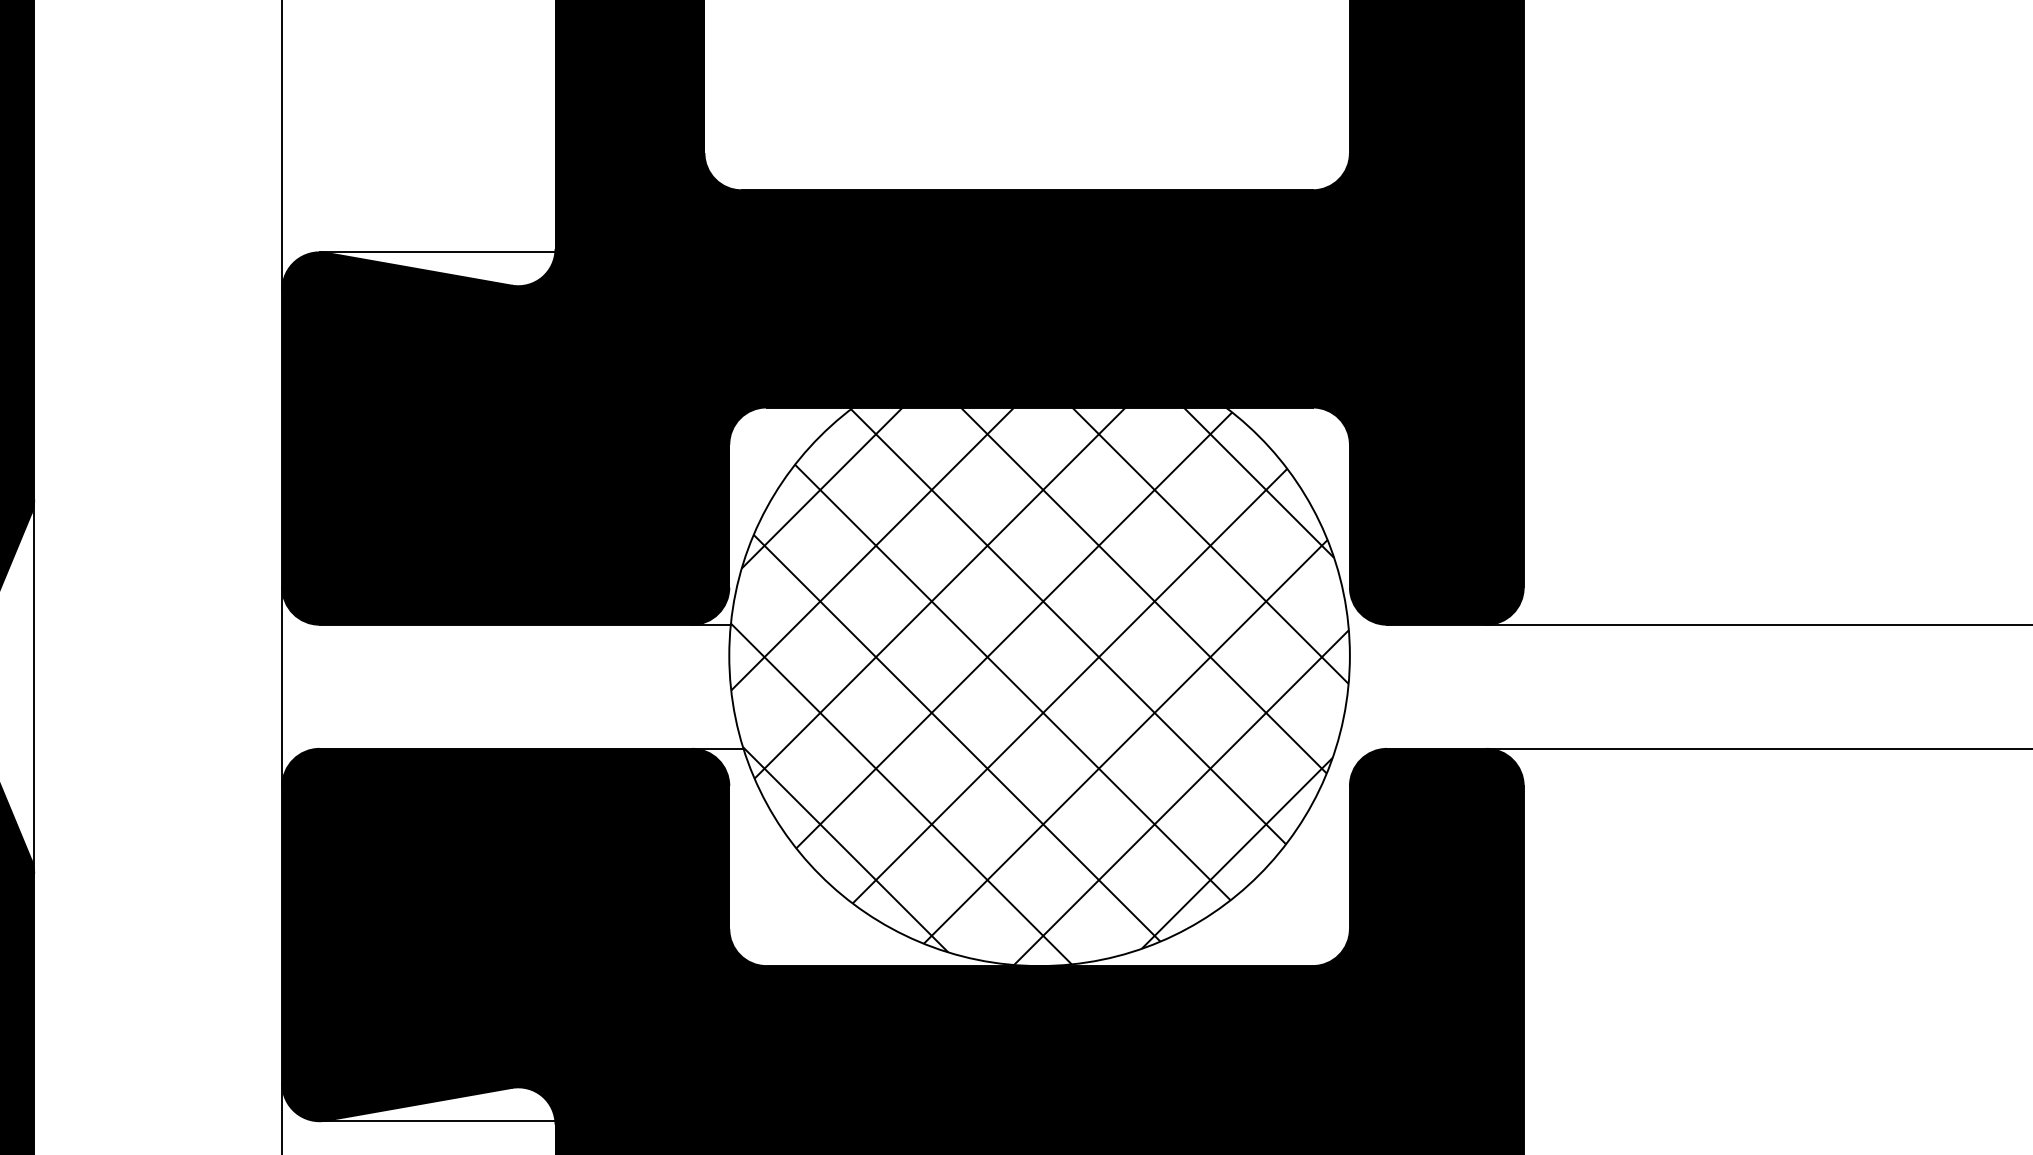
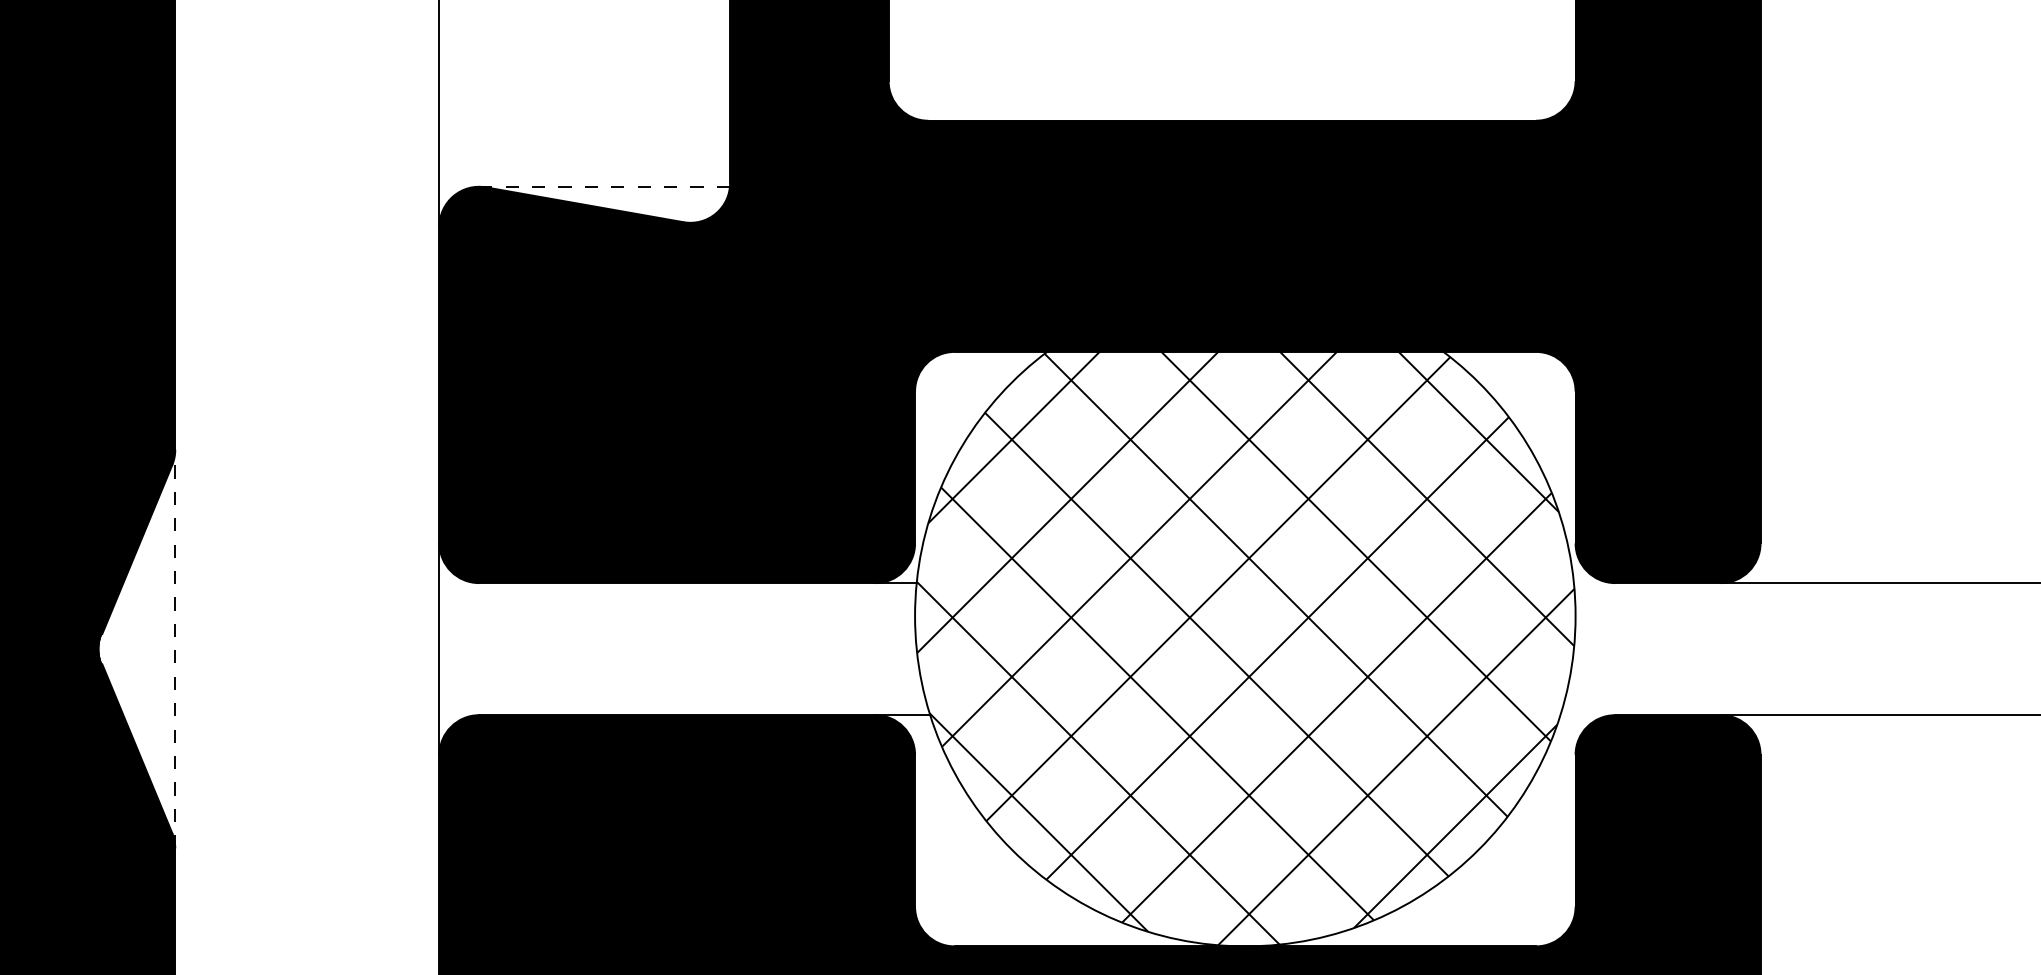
line: (437, 252) -> (604, 186), solid -> dashed
line: (34, 686) -> (175, 648), solid -> dashed

